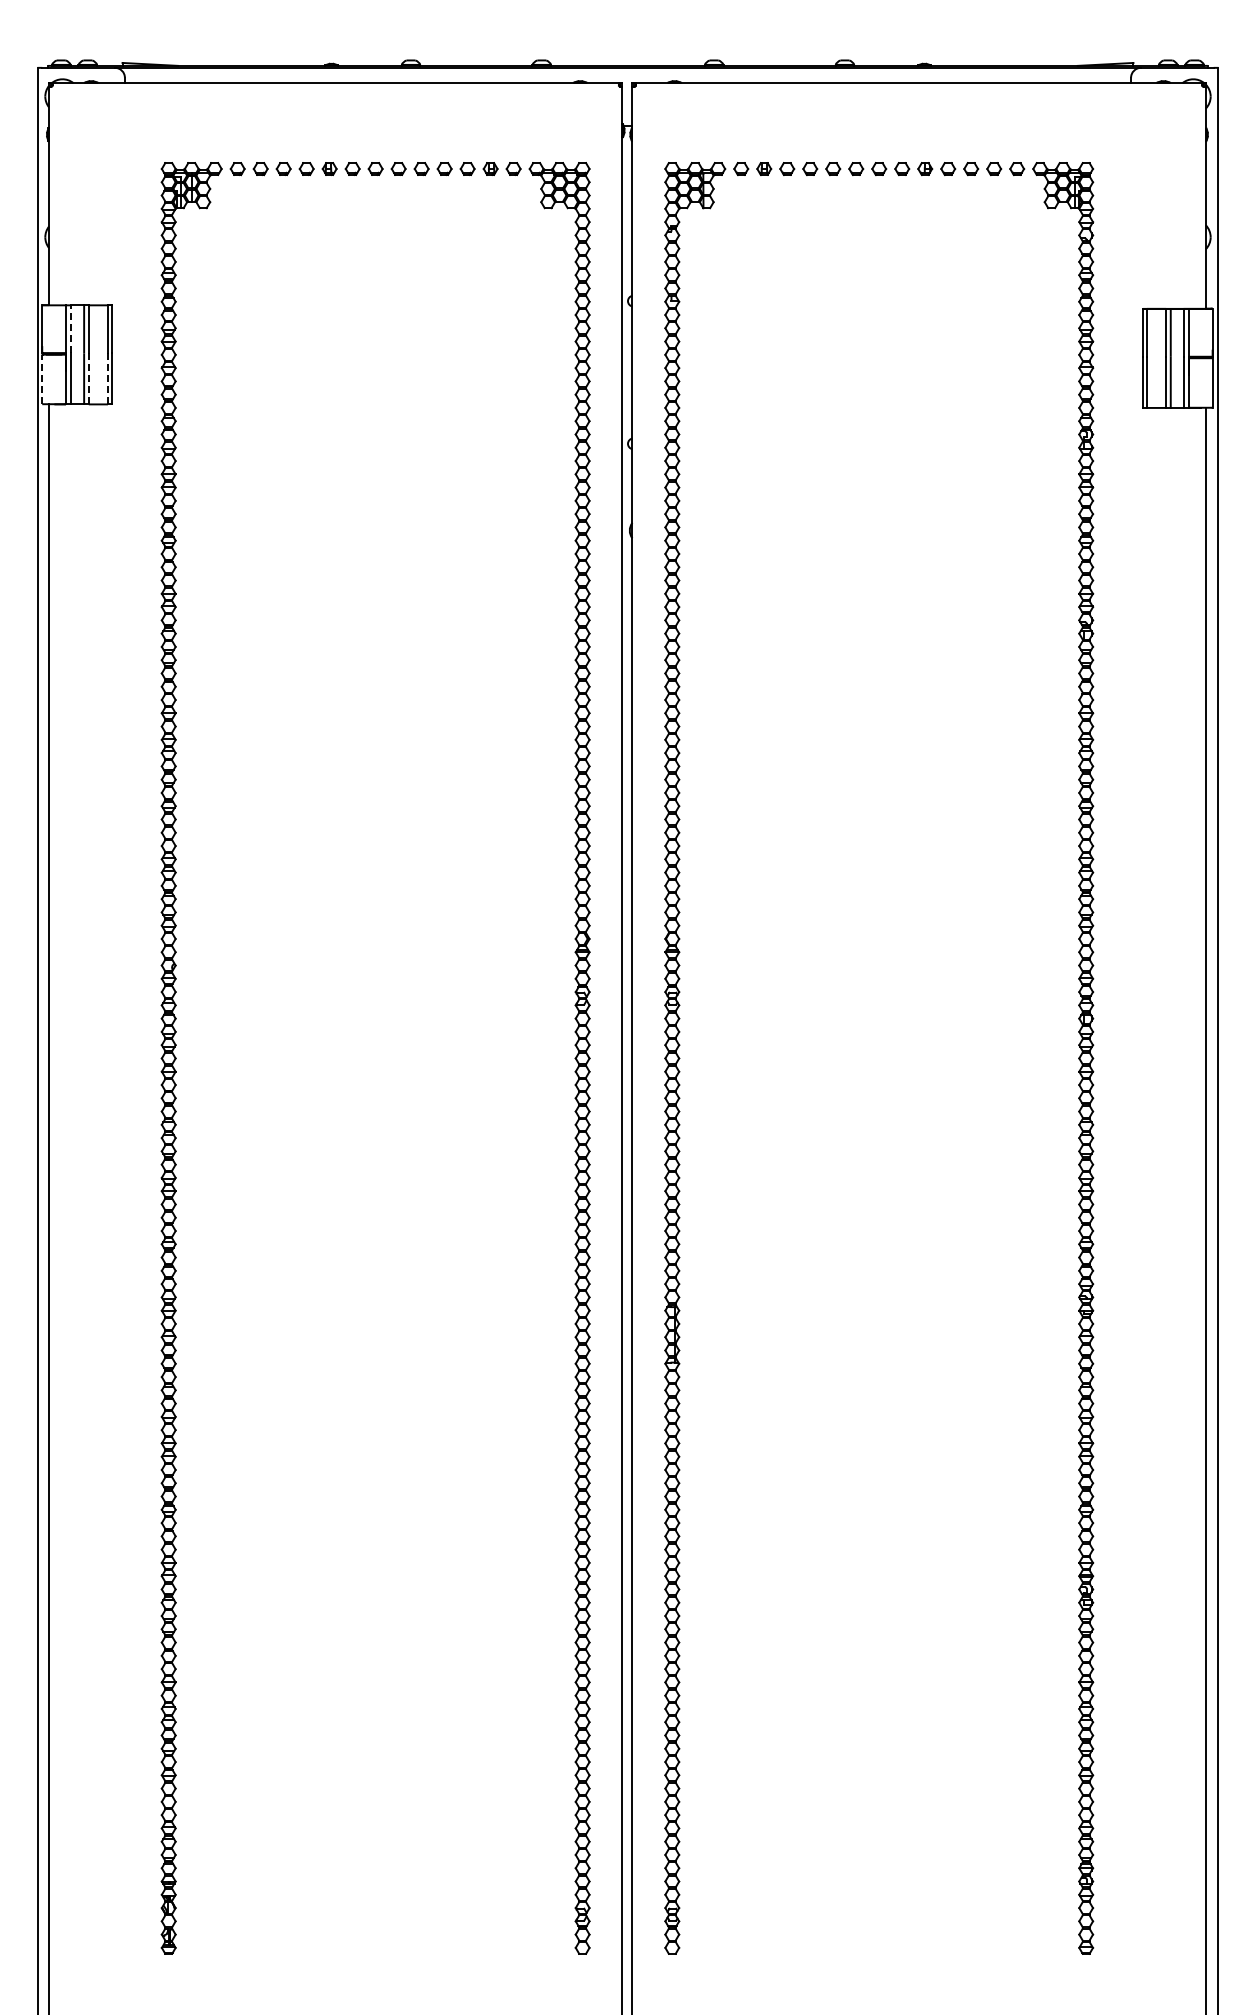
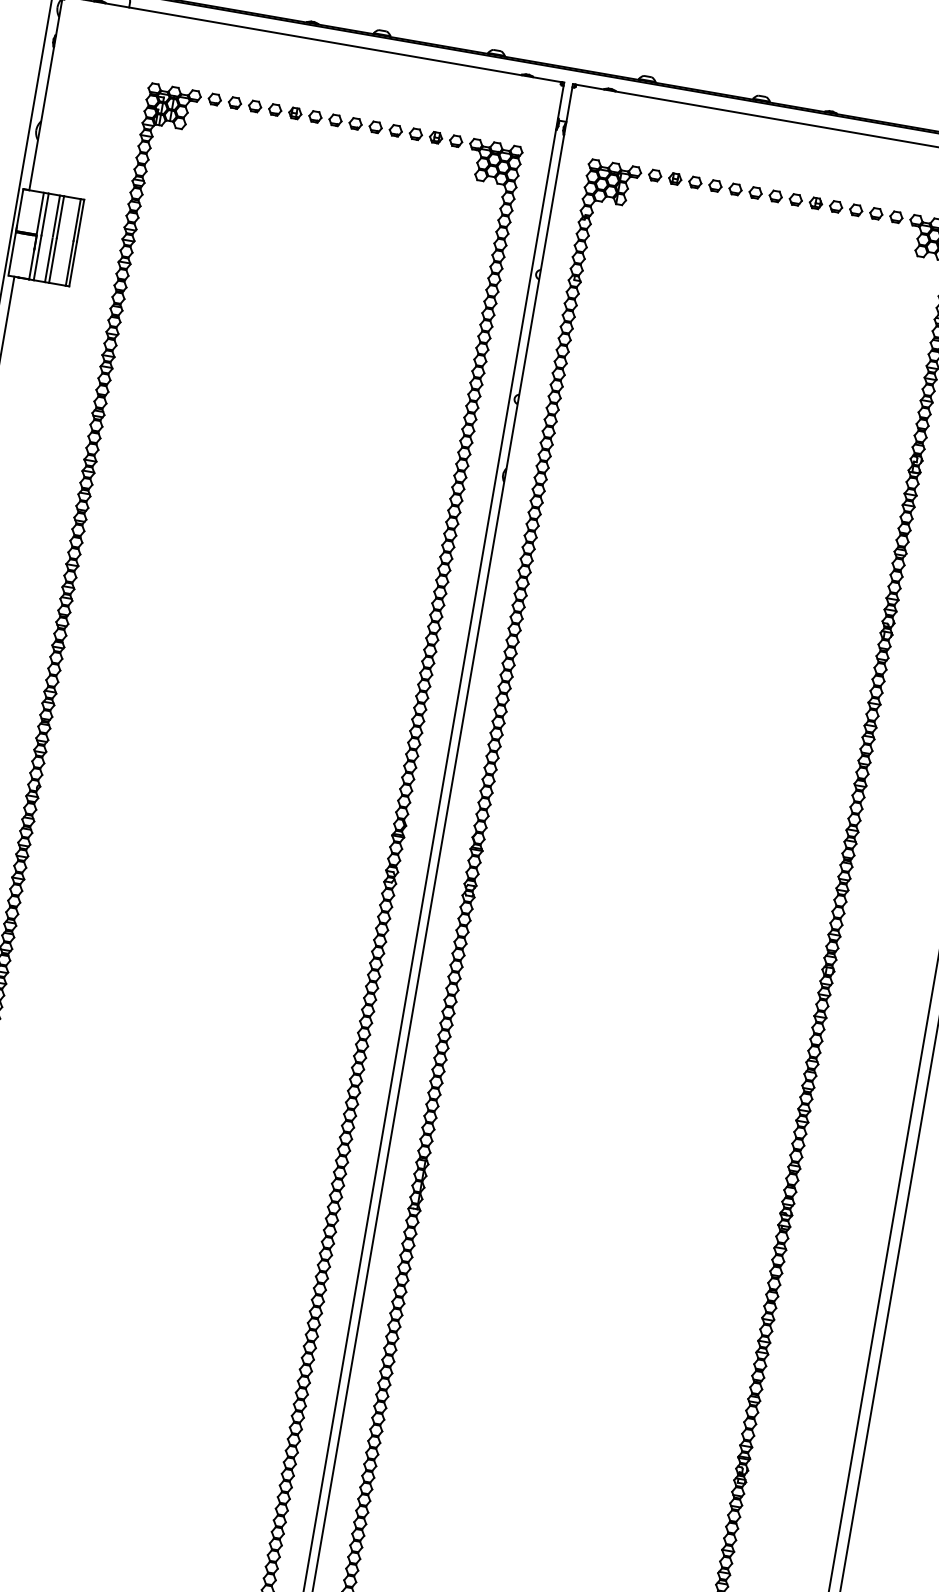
line: (71, 329) -> (45, 214), dashed -> solid
line: (88, 378) -> (52, 260), dashed -> solid
line: (107, 378) -> (69, 263), dashed -> solid
line: (42, 379) -> (12, 254), dashed -> solid

